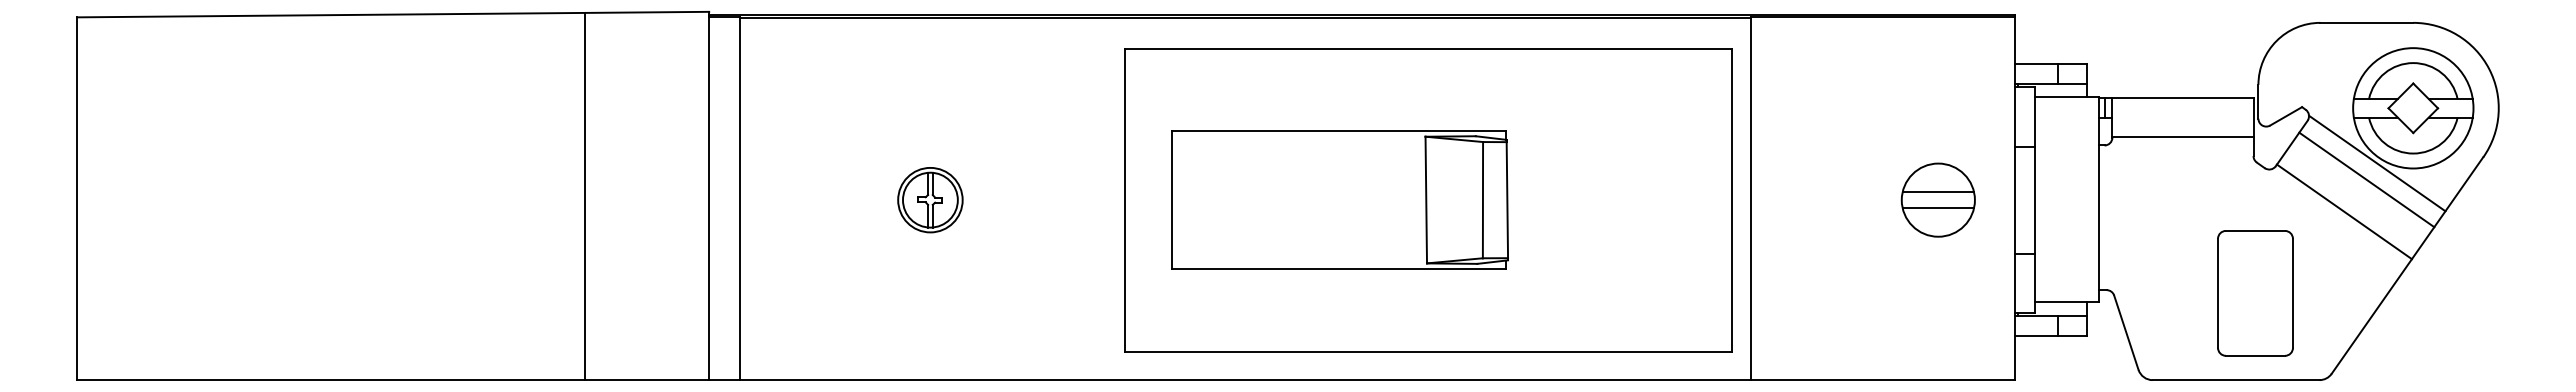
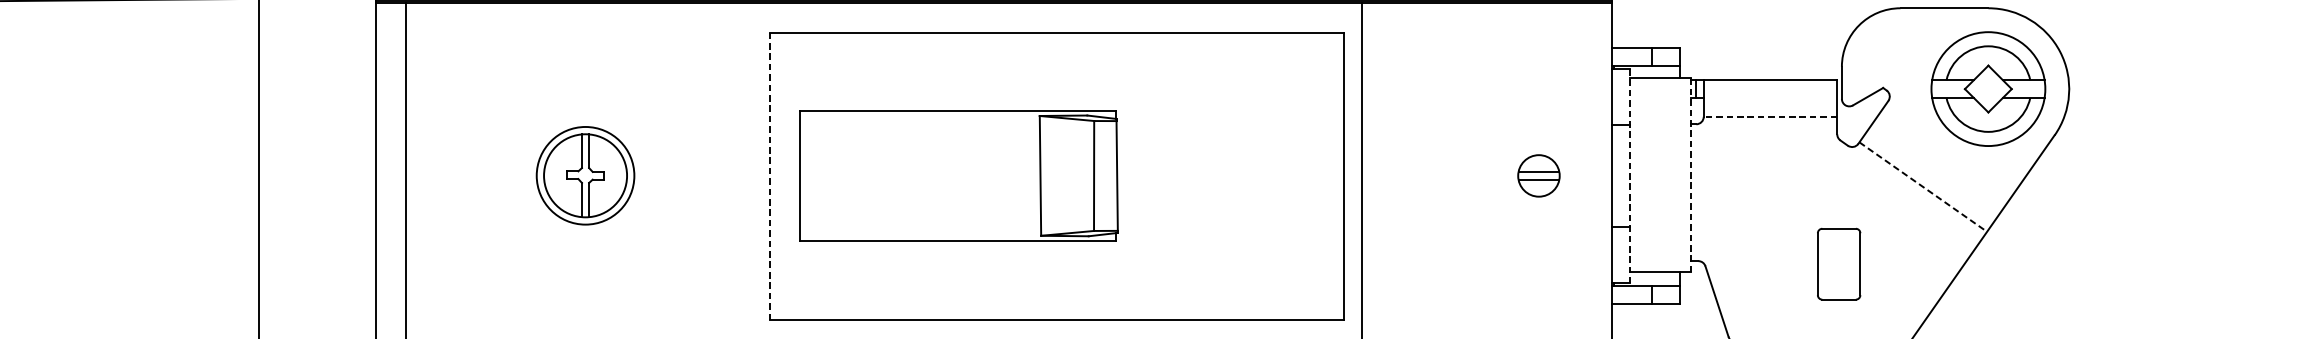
line: (2182, 137) -> (1770, 116), solid -> dashed
line: (2377, 163) -> (1954, 141), removed
line: (2366, 179) -> (1944, 156), removed
part: (1339, 199) -> (958, 175), moved
part: (1937, 199) -> (1538, 175), size x0.6
line: (2098, 199) -> (1690, 175), solid -> dashed
part: (930, 200) -> (585, 176), size x1.6
line: (1125, 200) -> (770, 176), solid -> dashed
line: (2034, 200) -> (1630, 176), solid -> dashed
line: (2344, 212) -> (1923, 187), solid -> dashed
part: (2255, 293) -> (1839, 264), size x0.6

